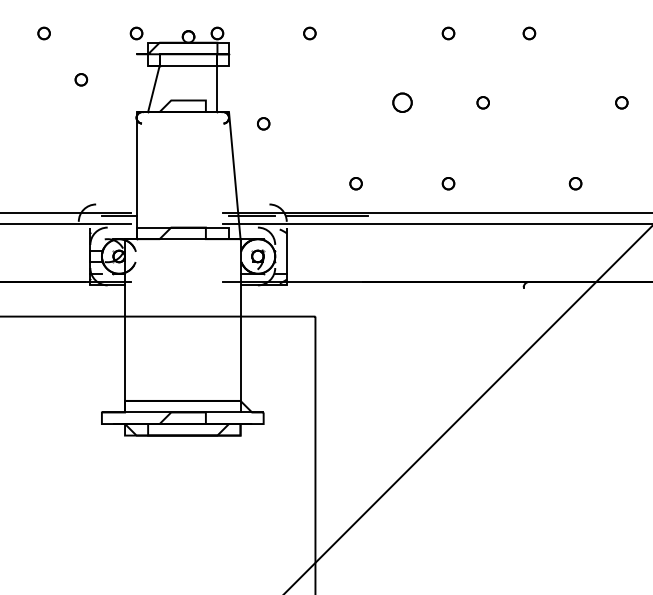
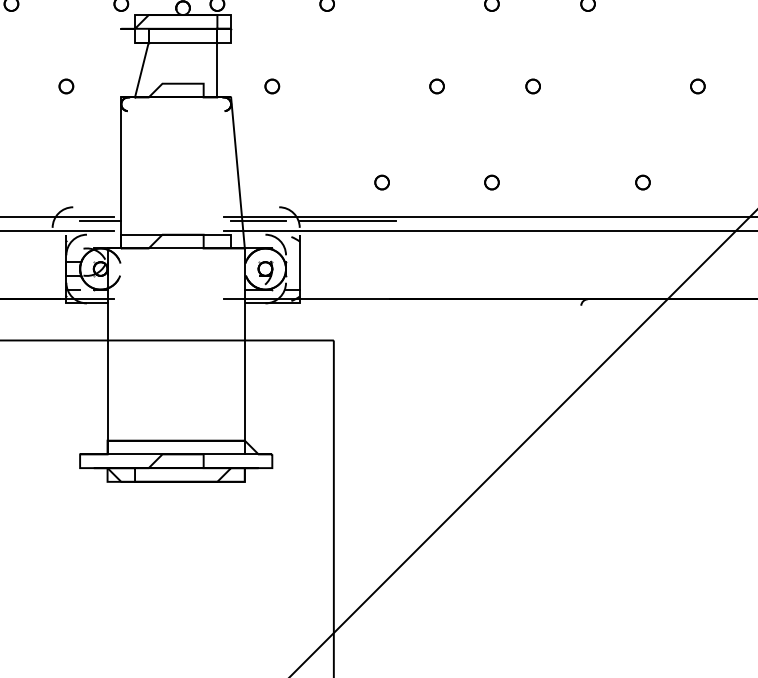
part: (81, 79) -> (66, 86), moved
part: (401, 102) -> (436, 86), size x0.62
part: (263, 123) -> (272, 86), moved

